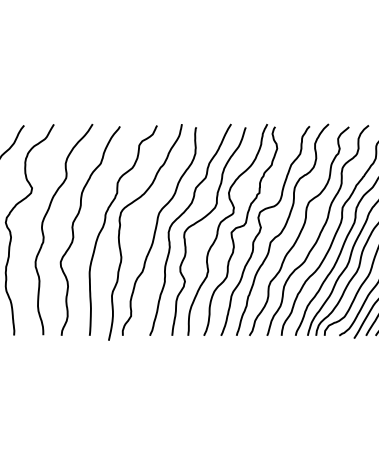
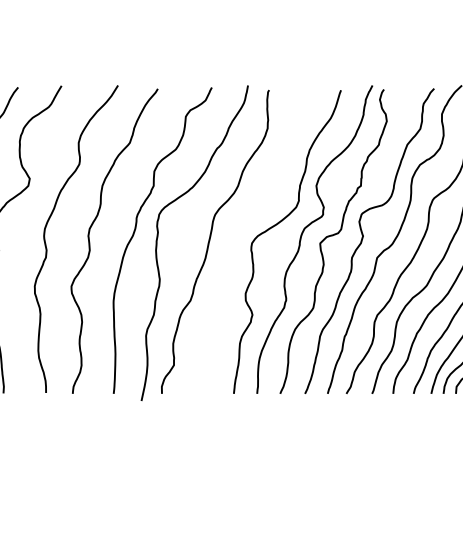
curve: (179, 218) -> (244, 222), removed

